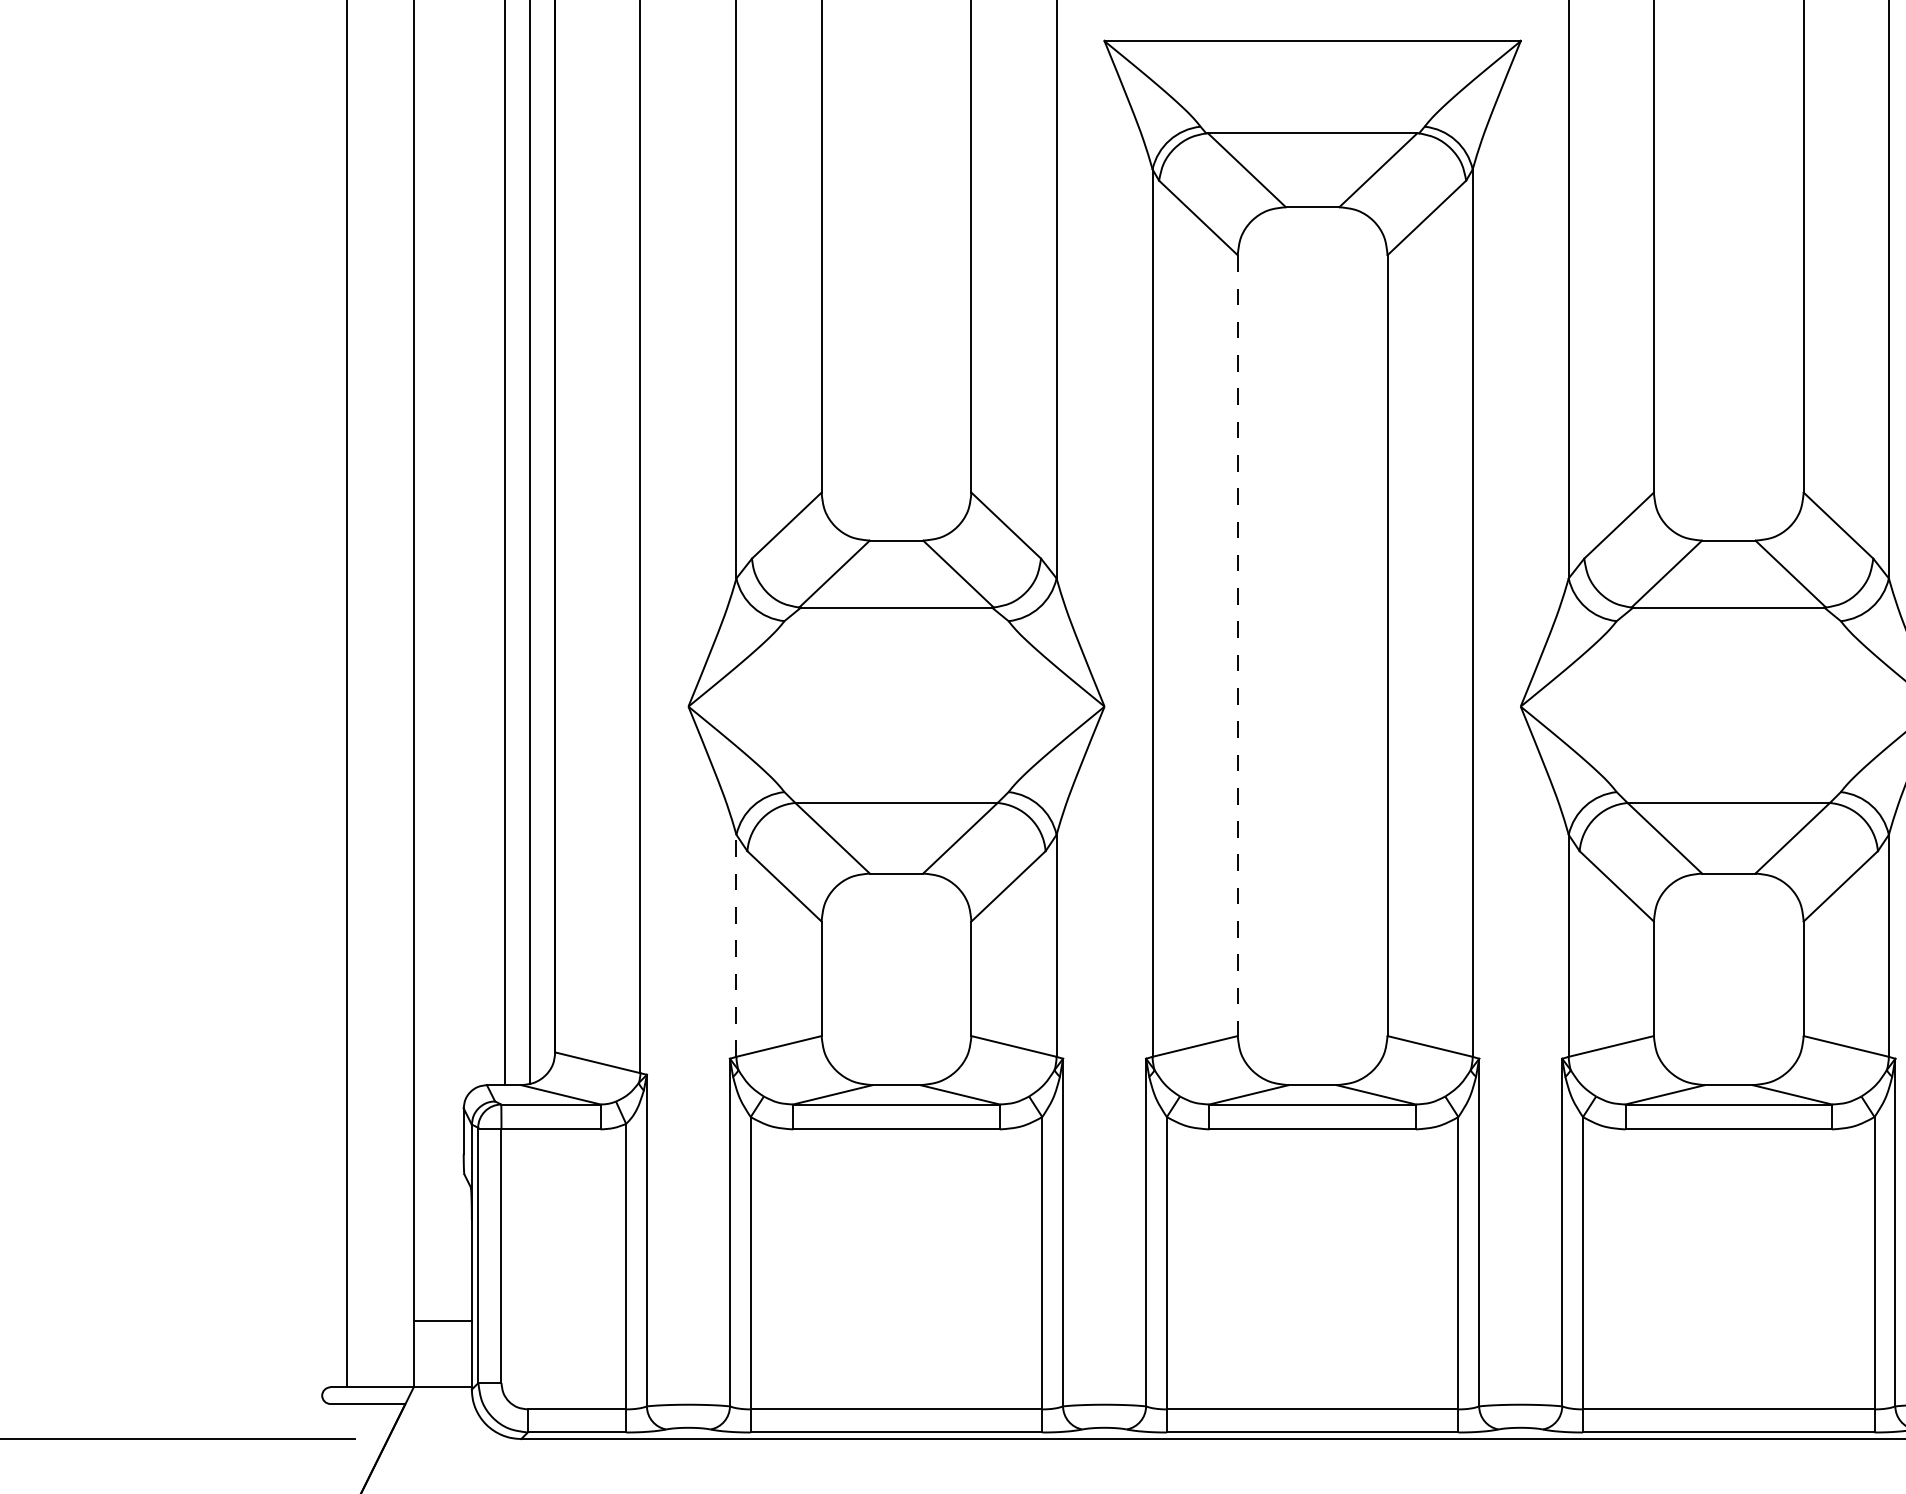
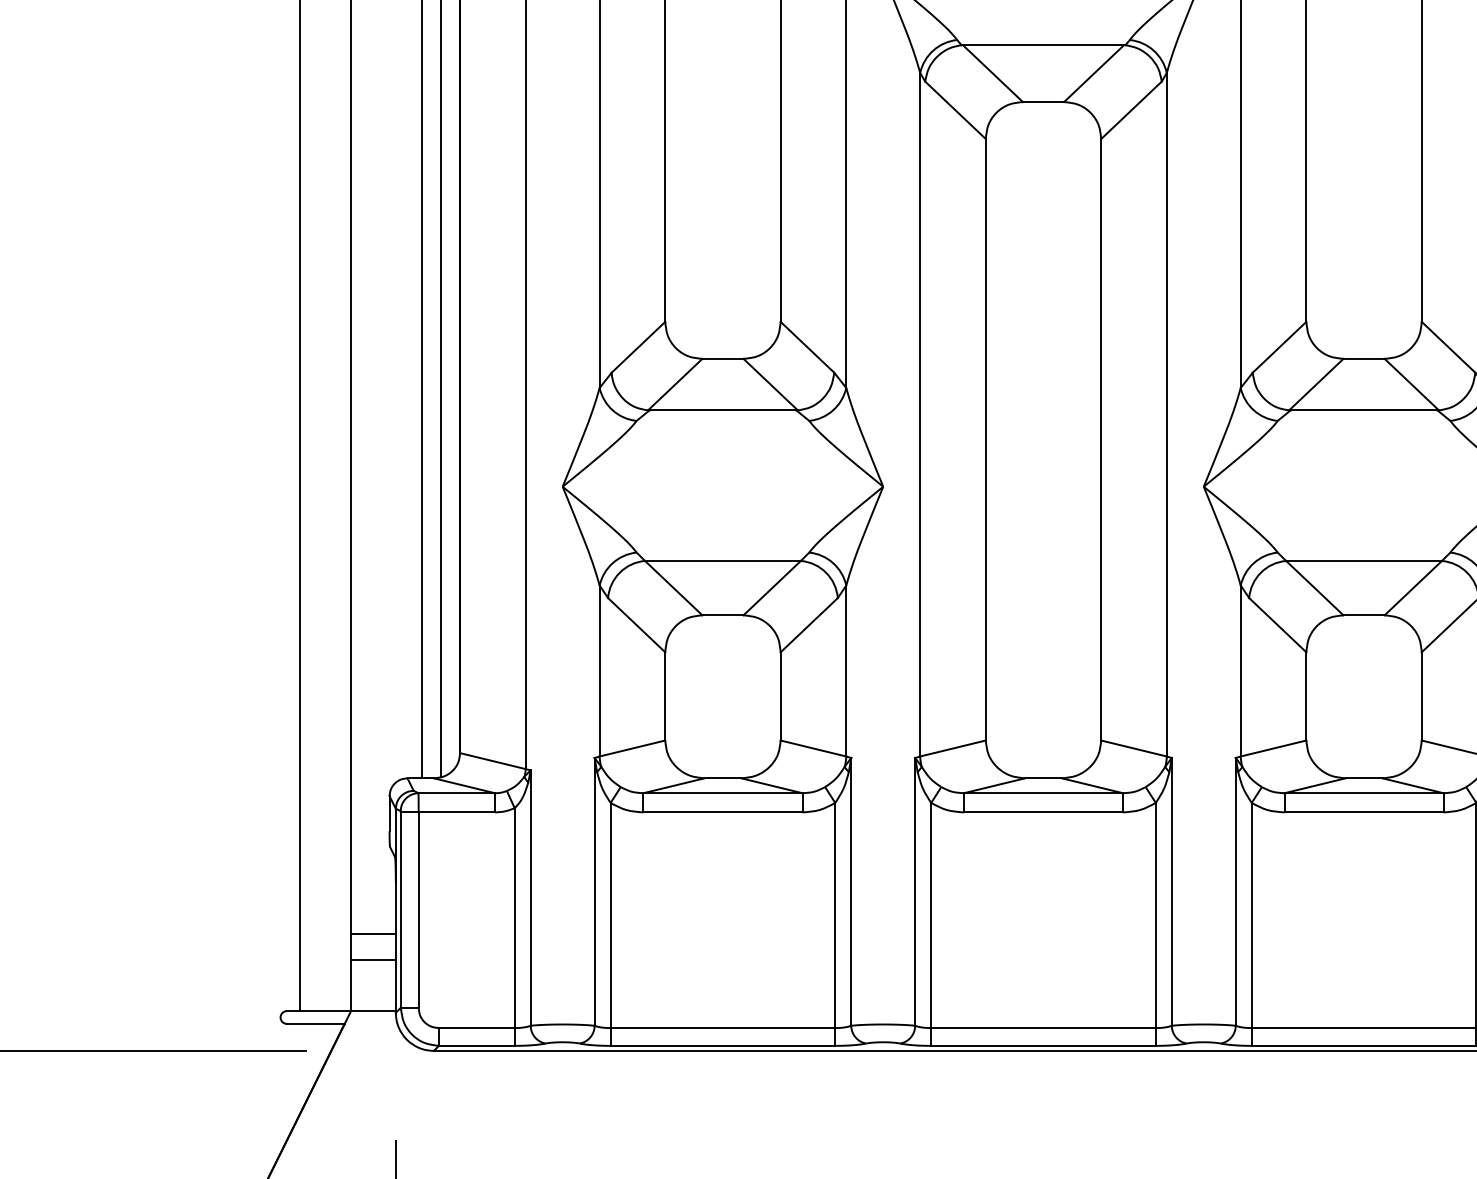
line: (1237, 645) -> (985, 439), dashed -> solid
line: (736, 945) -> (599, 670), dashed -> solid
line: (442, 1287) -> (373, 934), added

